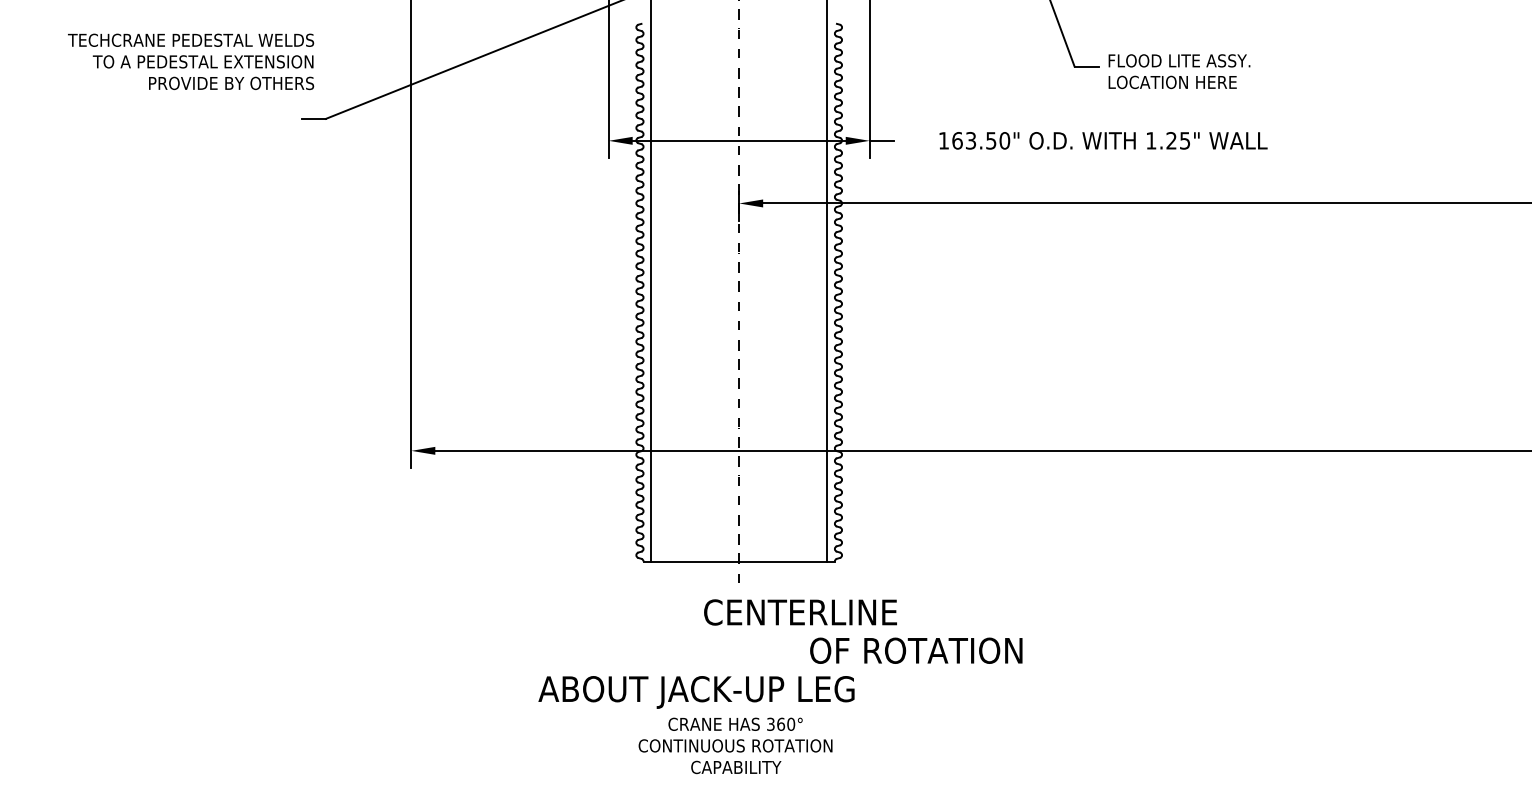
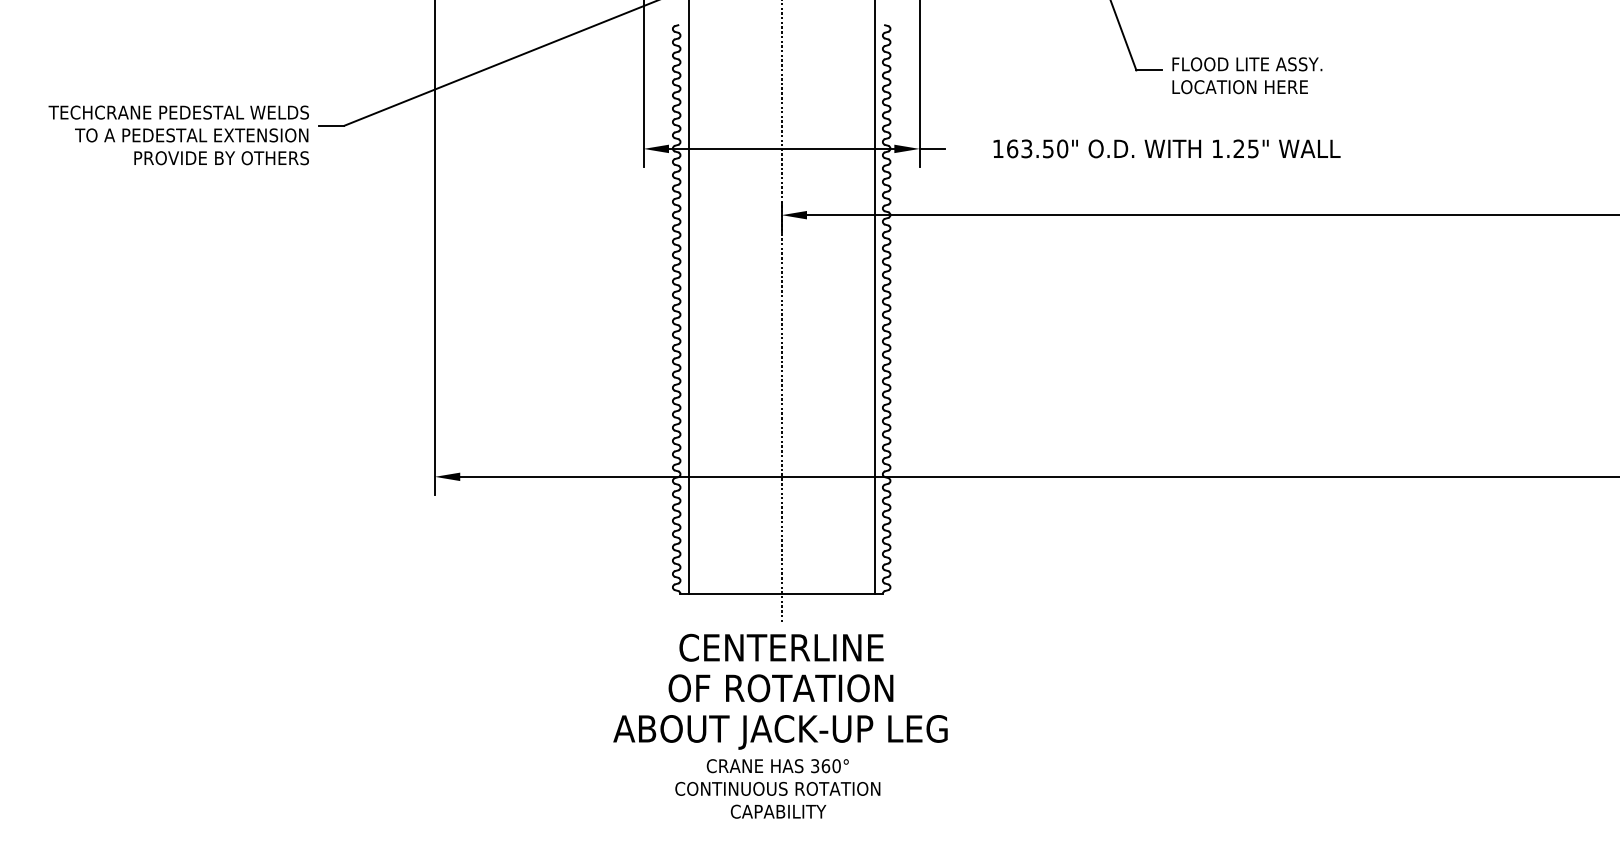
text: (190, 61) -> (178, 135), moved
text: (800, 612) -> (781, 647), moved
text: (915, 650) -> (780, 688), moved
text: (696, 692) -> (780, 732), moved

